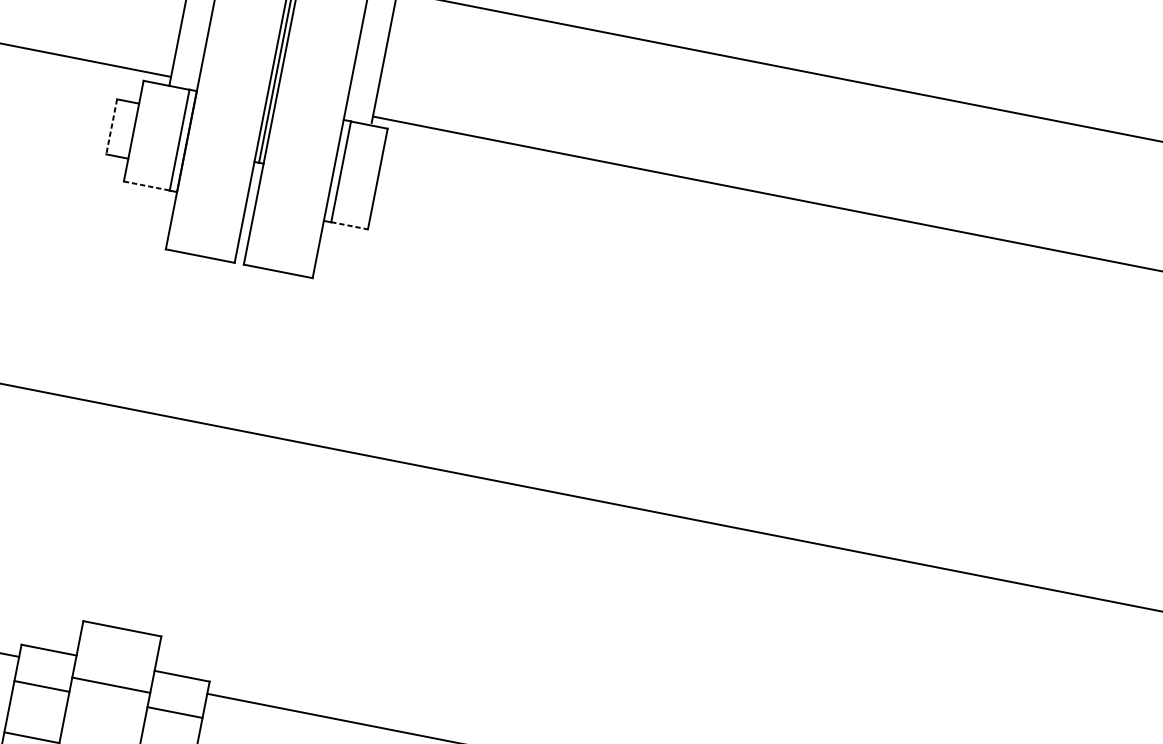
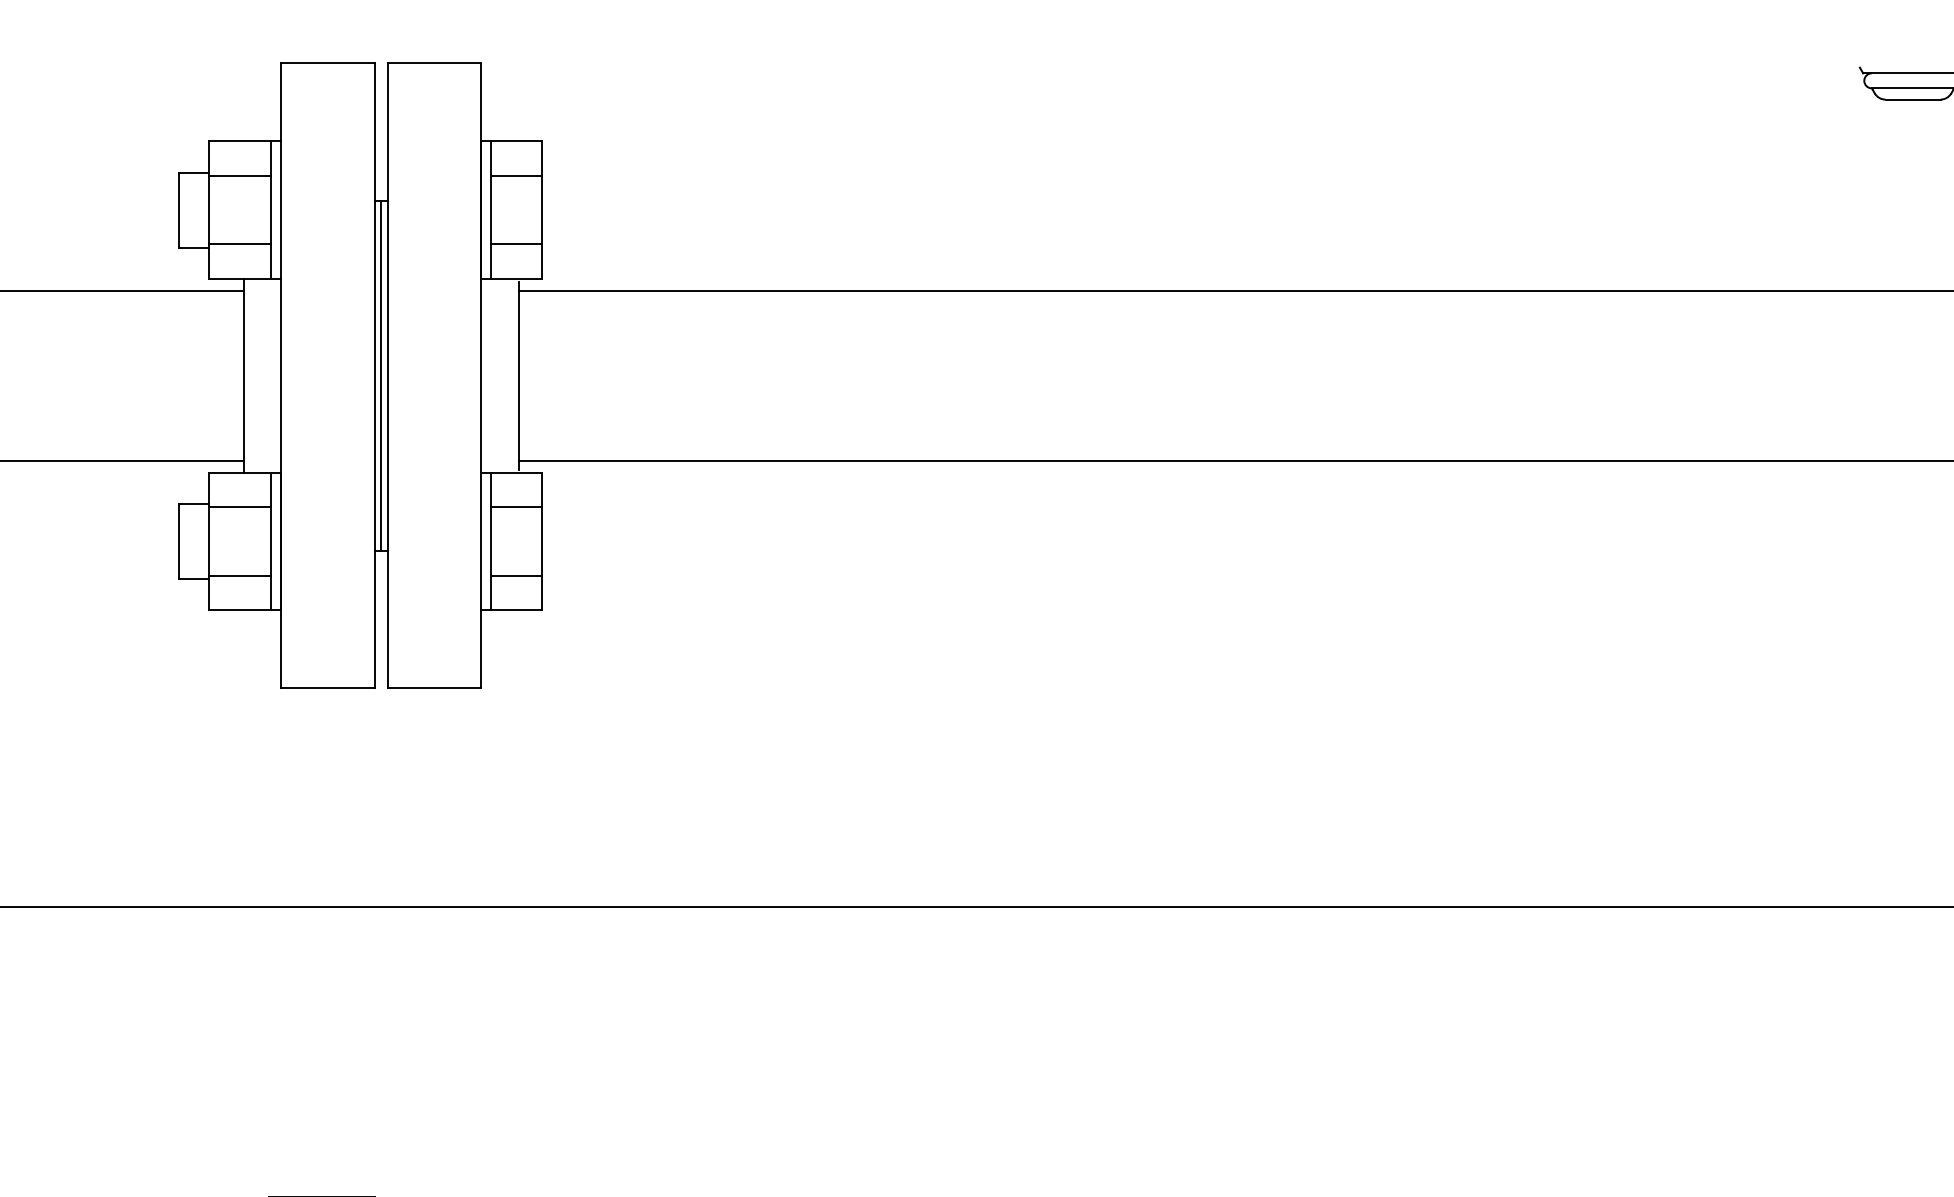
line: (161, 110) -> (239, 507), added
line: (111, 126) -> (178, 541), dashed -> solid
line: (364, 150) -> (516, 507), added
line: (151, 160) -> (239, 575), added
line: (147, 186) -> (240, 610), dashed -> solid
line: (354, 200) -> (516, 575), added
line: (349, 226) -> (516, 610), dashed -> solid

